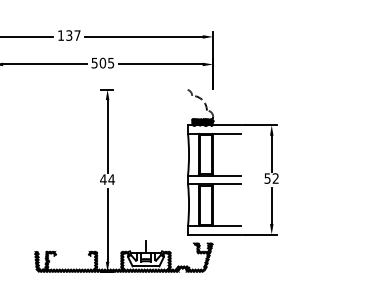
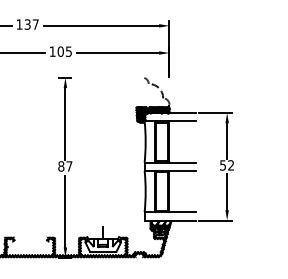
text: (94, 63) -> (52, 52), 505 -> 105
hatch: (185, 126) -> (142, 114), added
text: (107, 179) -> (65, 166), 44 -> 87
hatch: (204, 242) -> (160, 228), added

